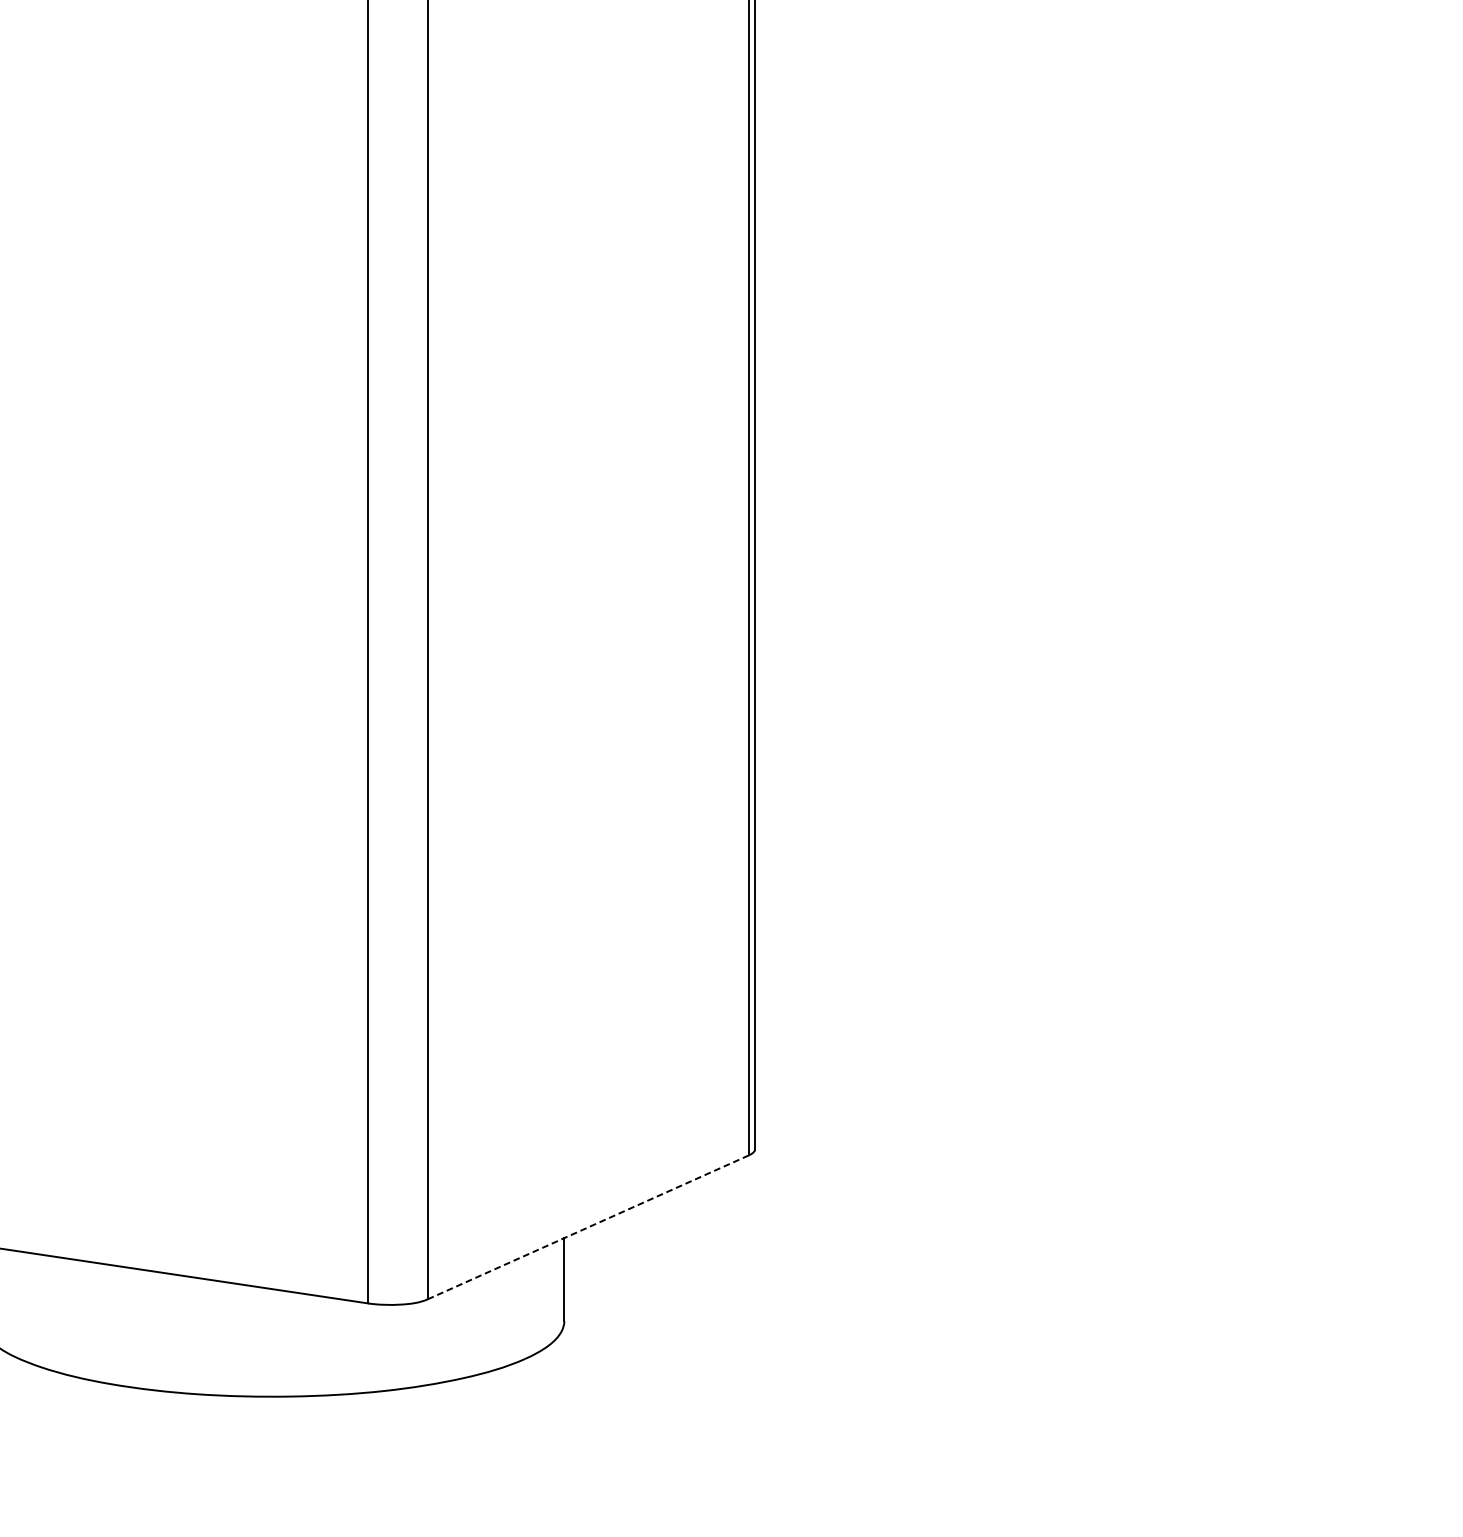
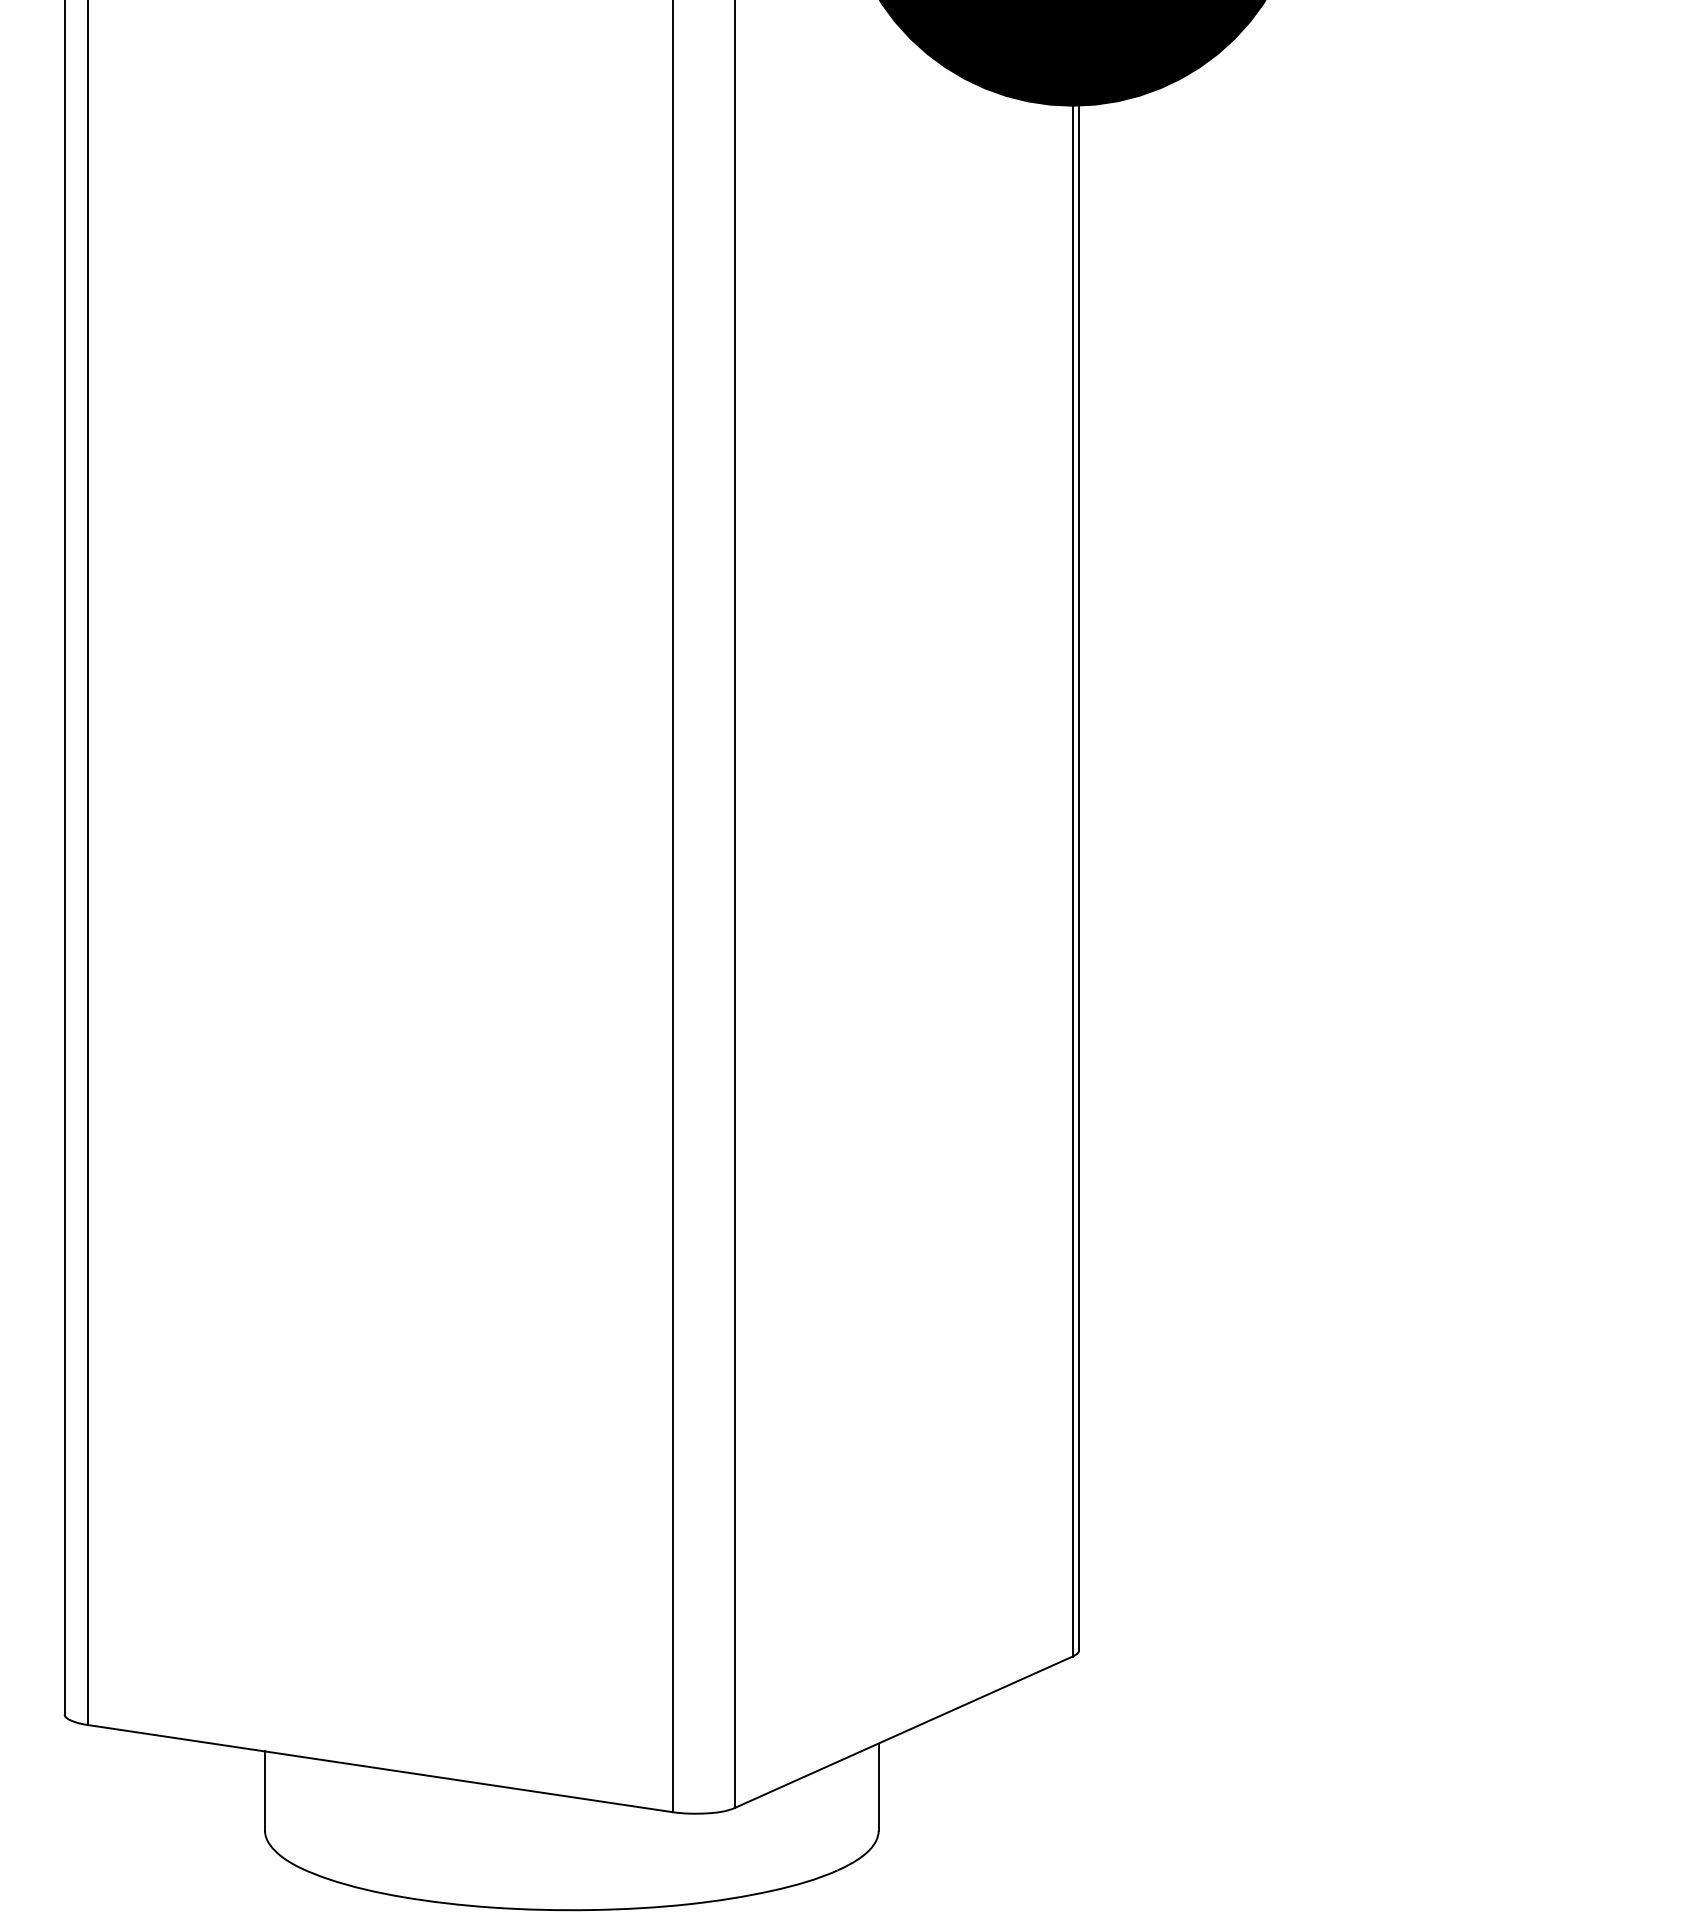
line: (587, 1227) -> (903, 1732), dashed -> solid

